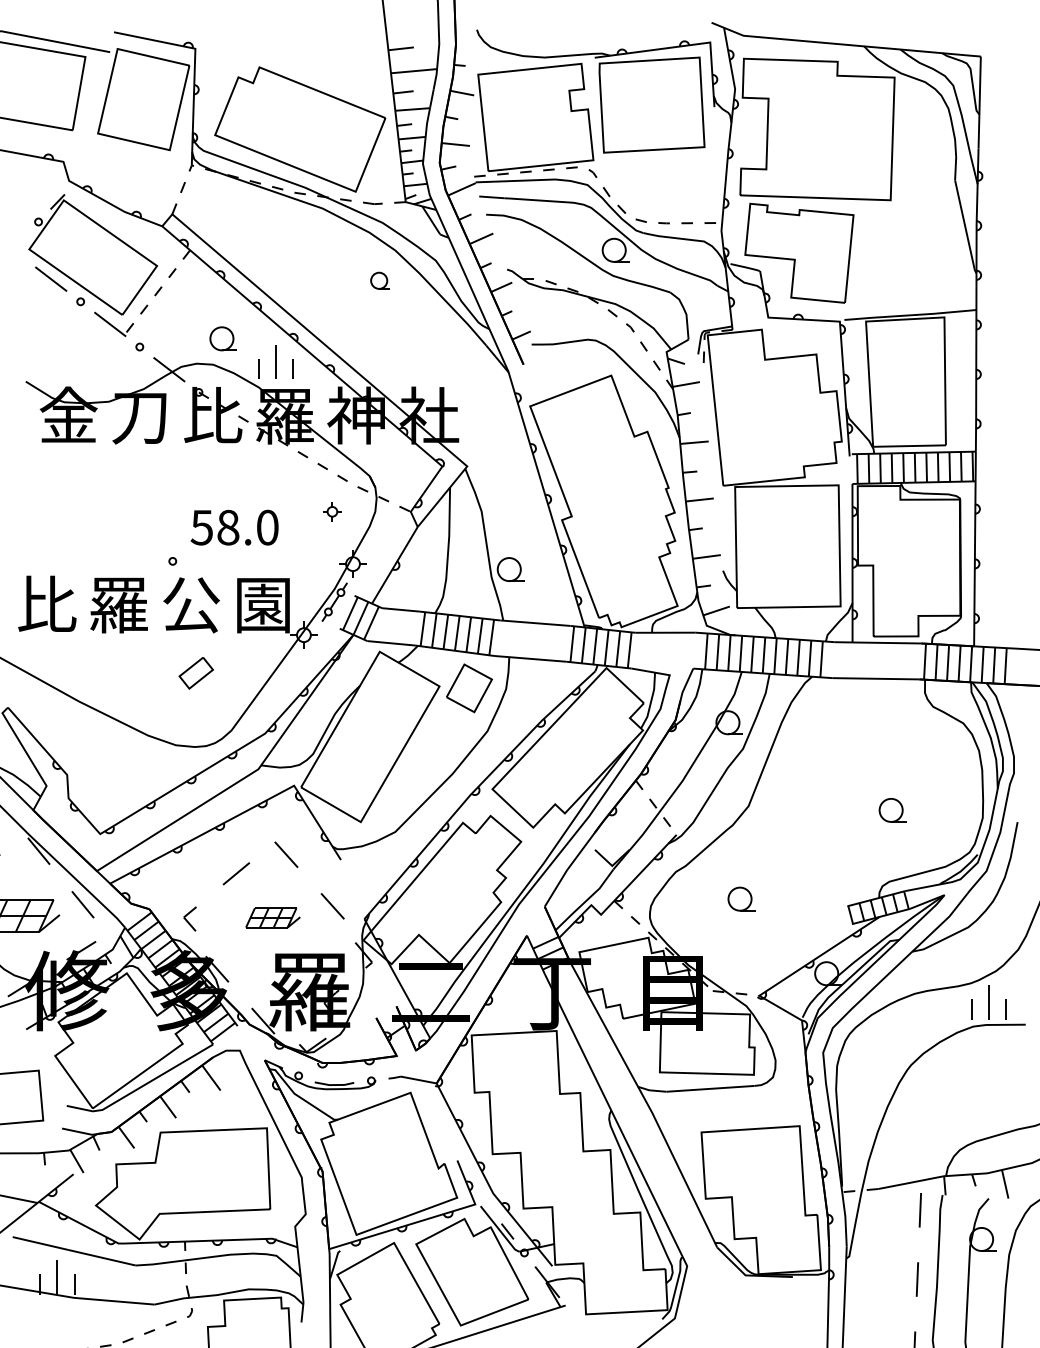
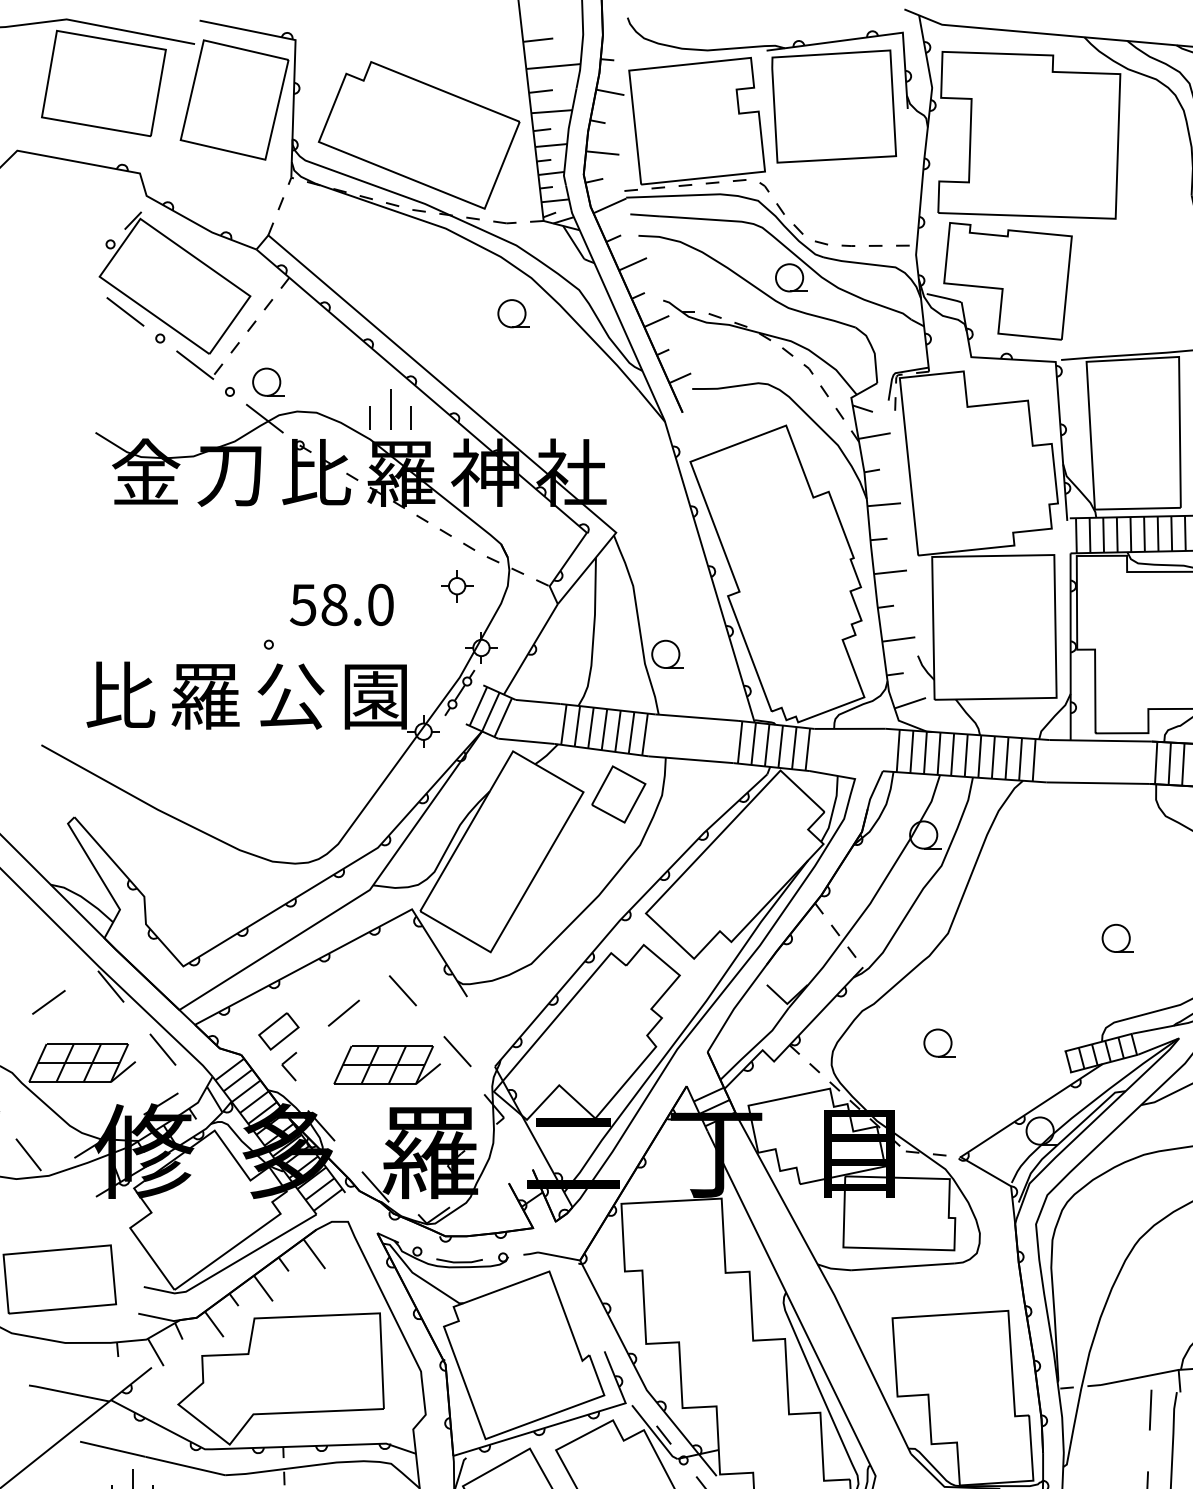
part: (379, 280) -> (512, 313), size x1.43
part: (222, 338) -> (267, 381), moved
part: (332, 511) -> (457, 585), size x1.43
part: (195, 673) -> (277, 1031), moved
part: (272, 917) -> (386, 1064), size x1.67

